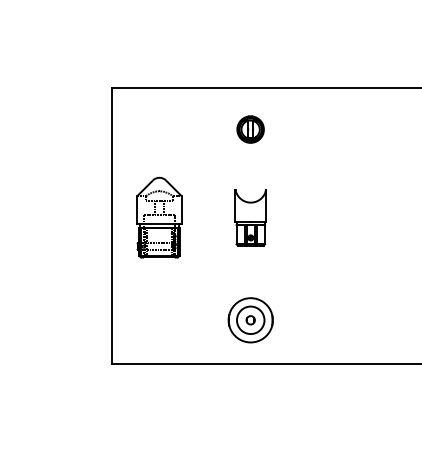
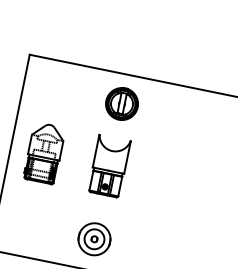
part: (250, 129) -> (121, 103), size x1.67
part: (250, 217) -> (109, 166), size x1.43

